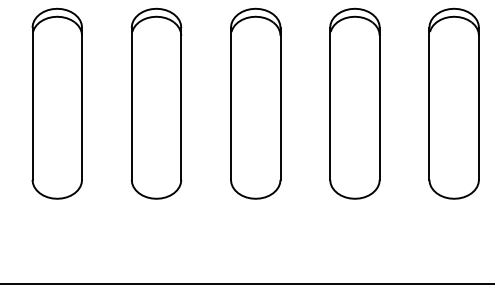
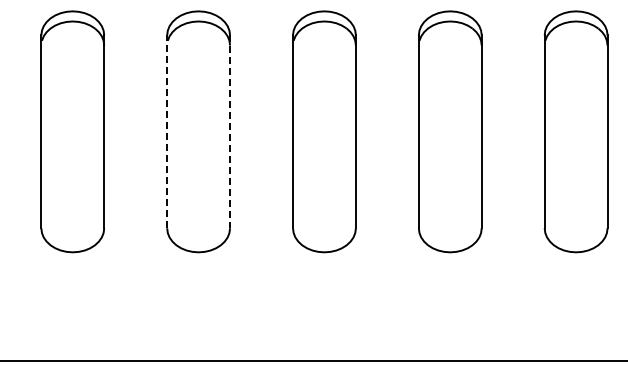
line: (131, 103) -> (167, 131), solid -> dashed
line: (181, 104) -> (230, 132), solid -> dashed

